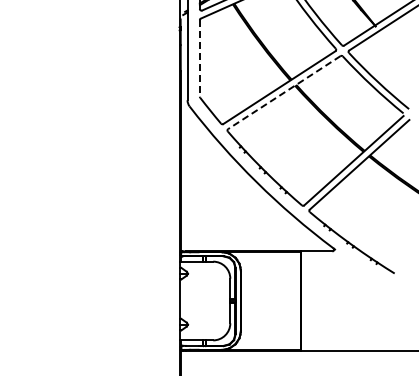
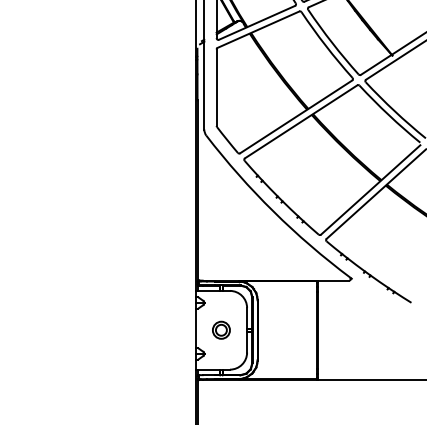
line: (199, 59) -> (216, 88), dashed -> solid
line: (284, 92) -> (301, 121), dashed -> solid
part: (204, 300) -> (221, 329), added

